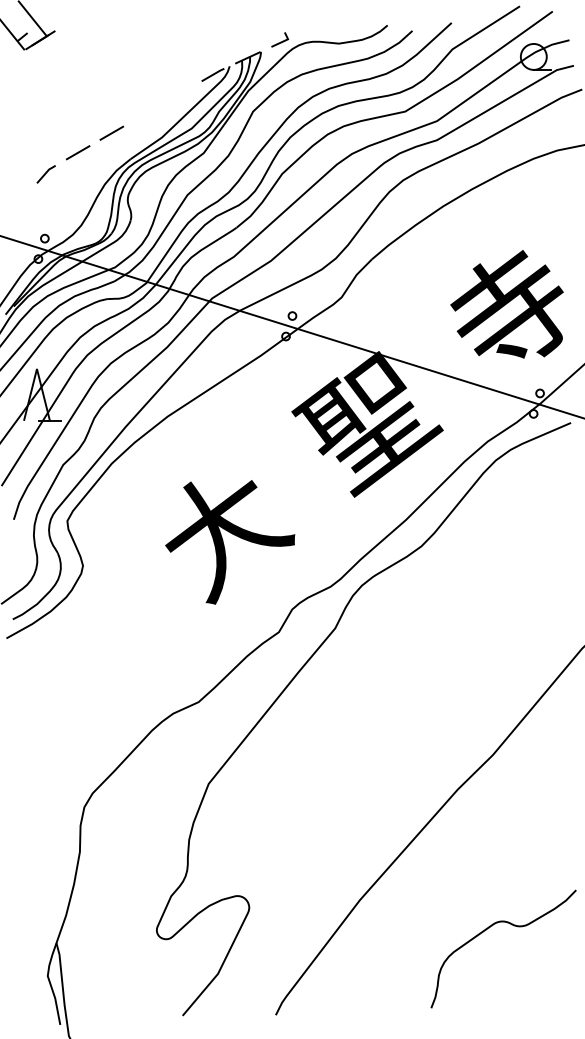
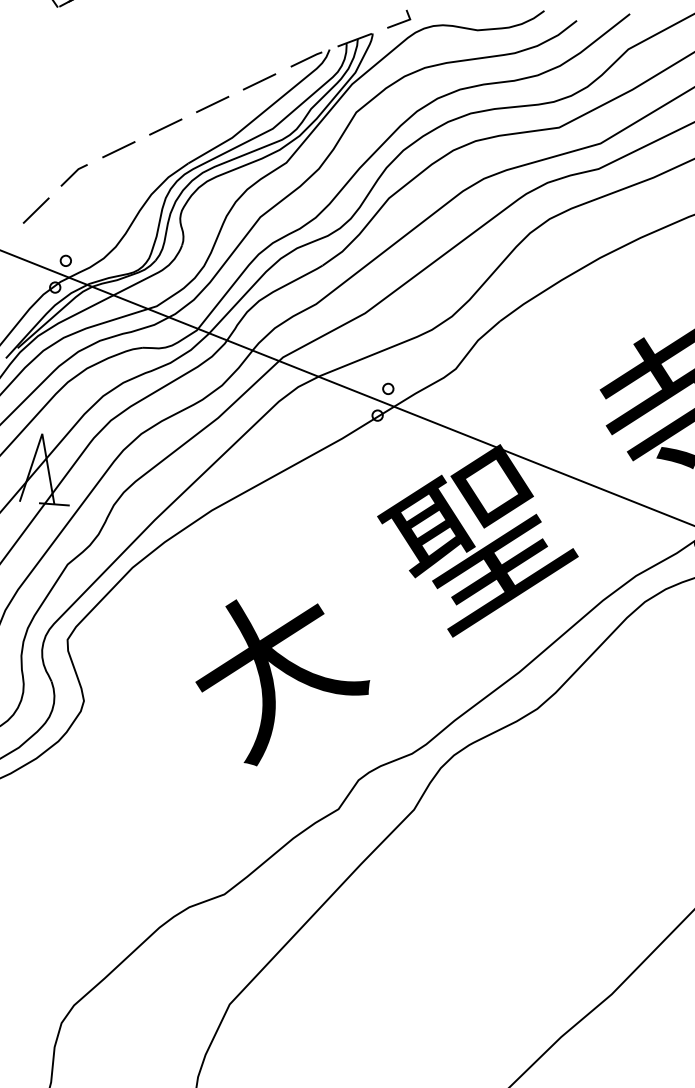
line: (178, 93) -> (258, 80), added
line: (145, 113) -> (212, 104), added
line: (19, 202) -> (35, 210), added

